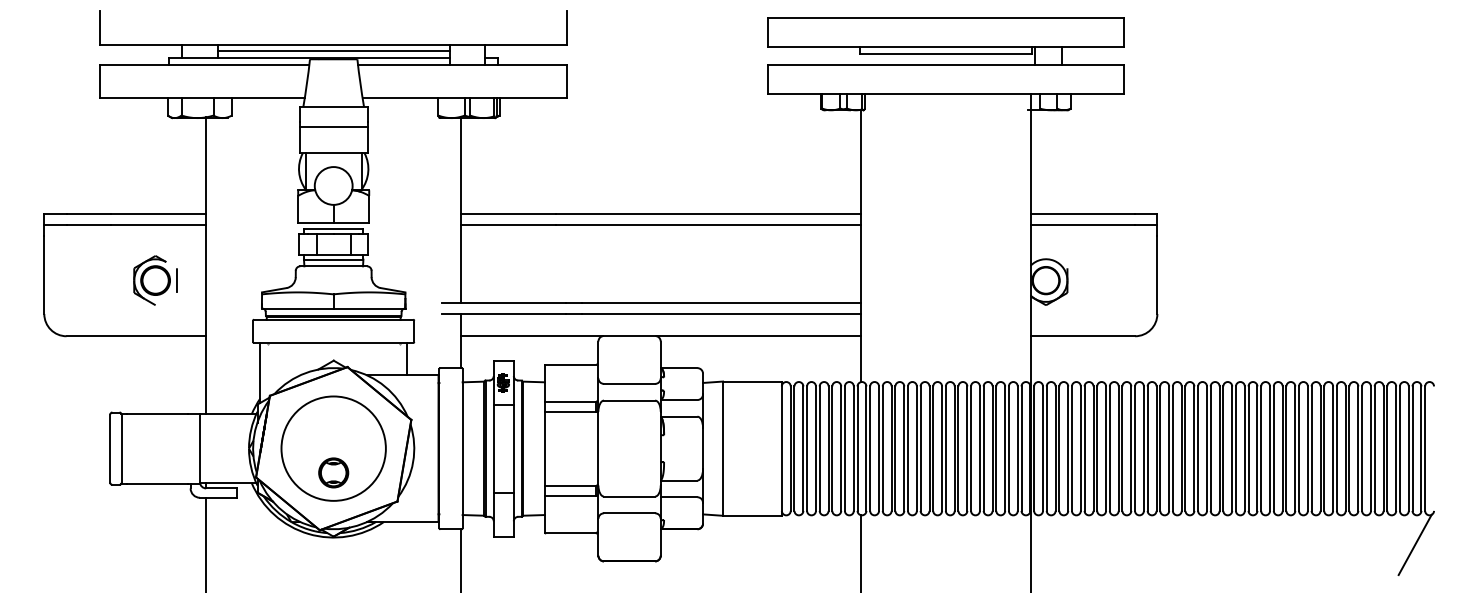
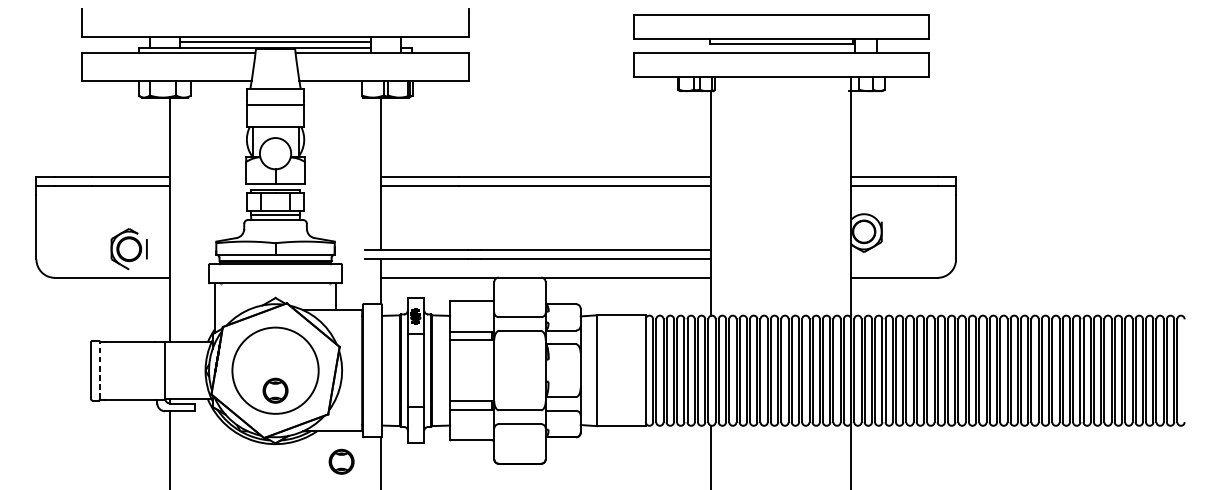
part: (155, 280) -> (129, 249), moved
line: (121, 448) -> (100, 370), solid -> dashed
line: (1414, 544) -> (1168, 449), removed
part: (413, 558) -> (341, 461), added

